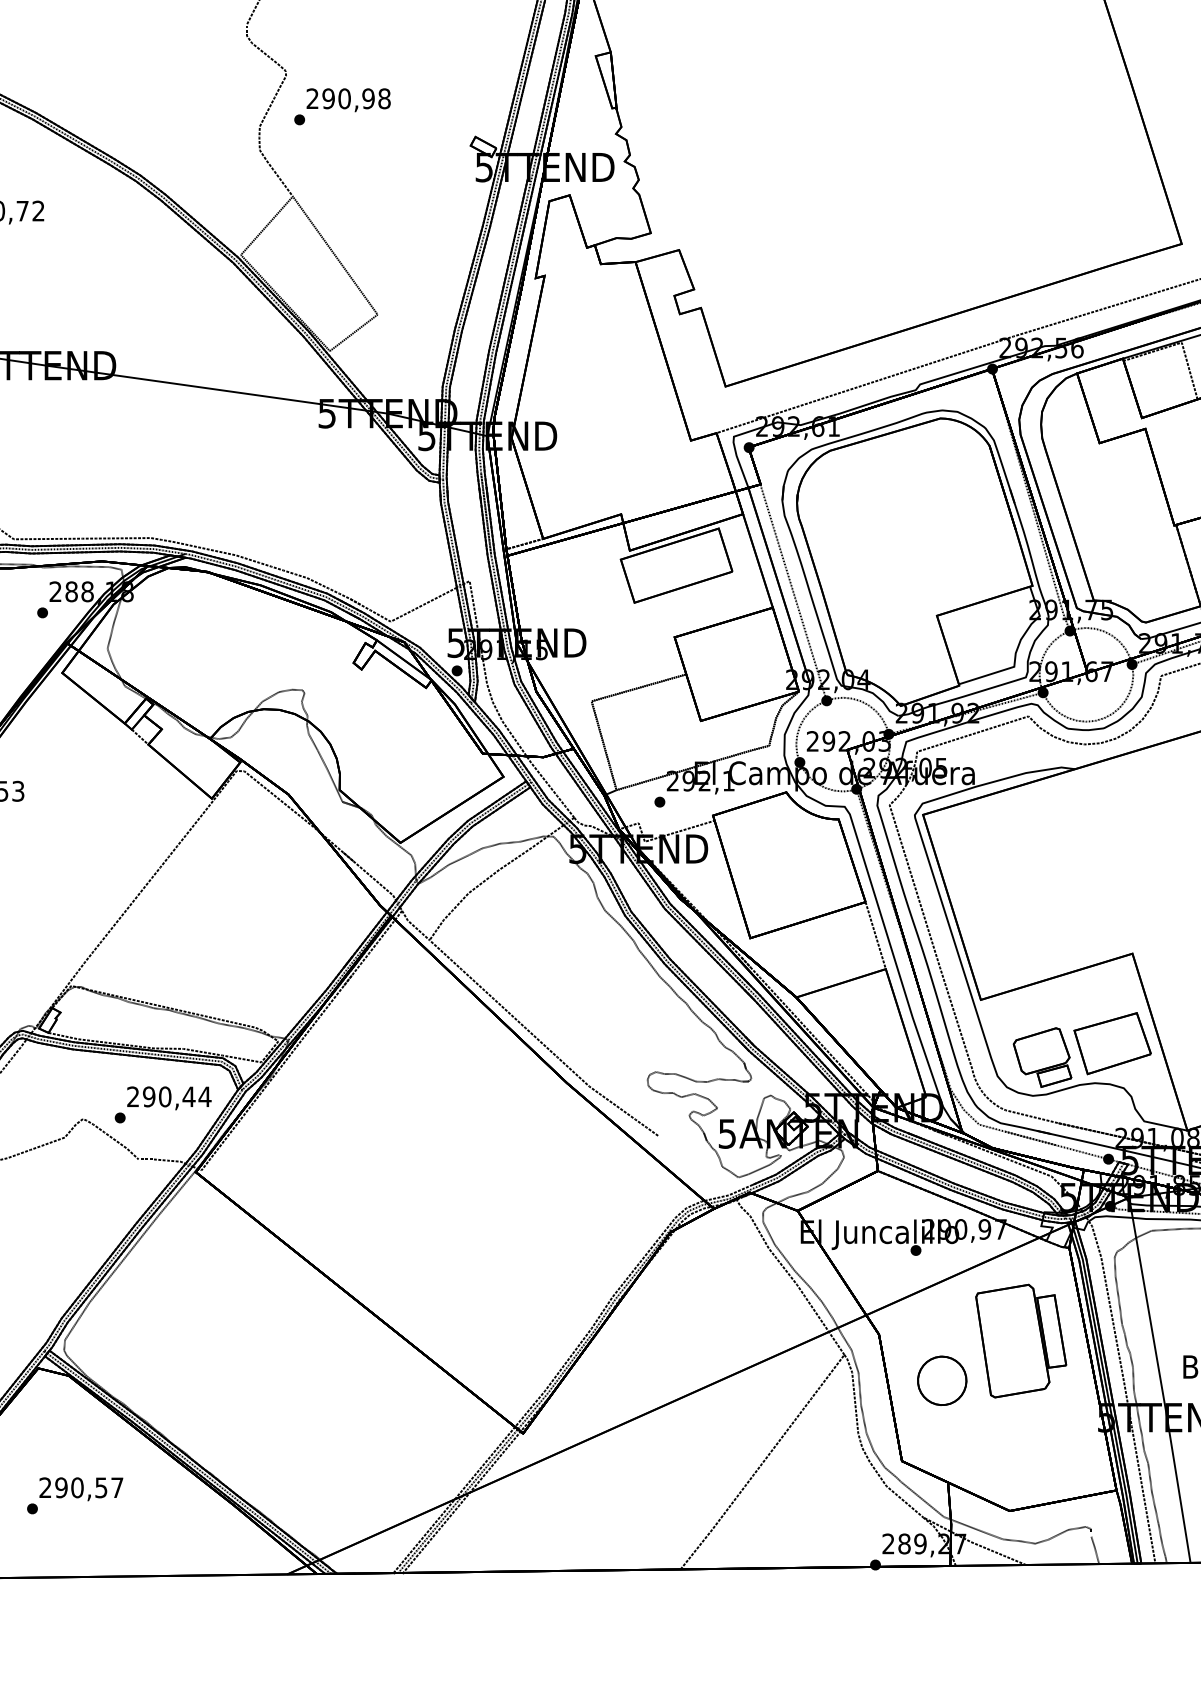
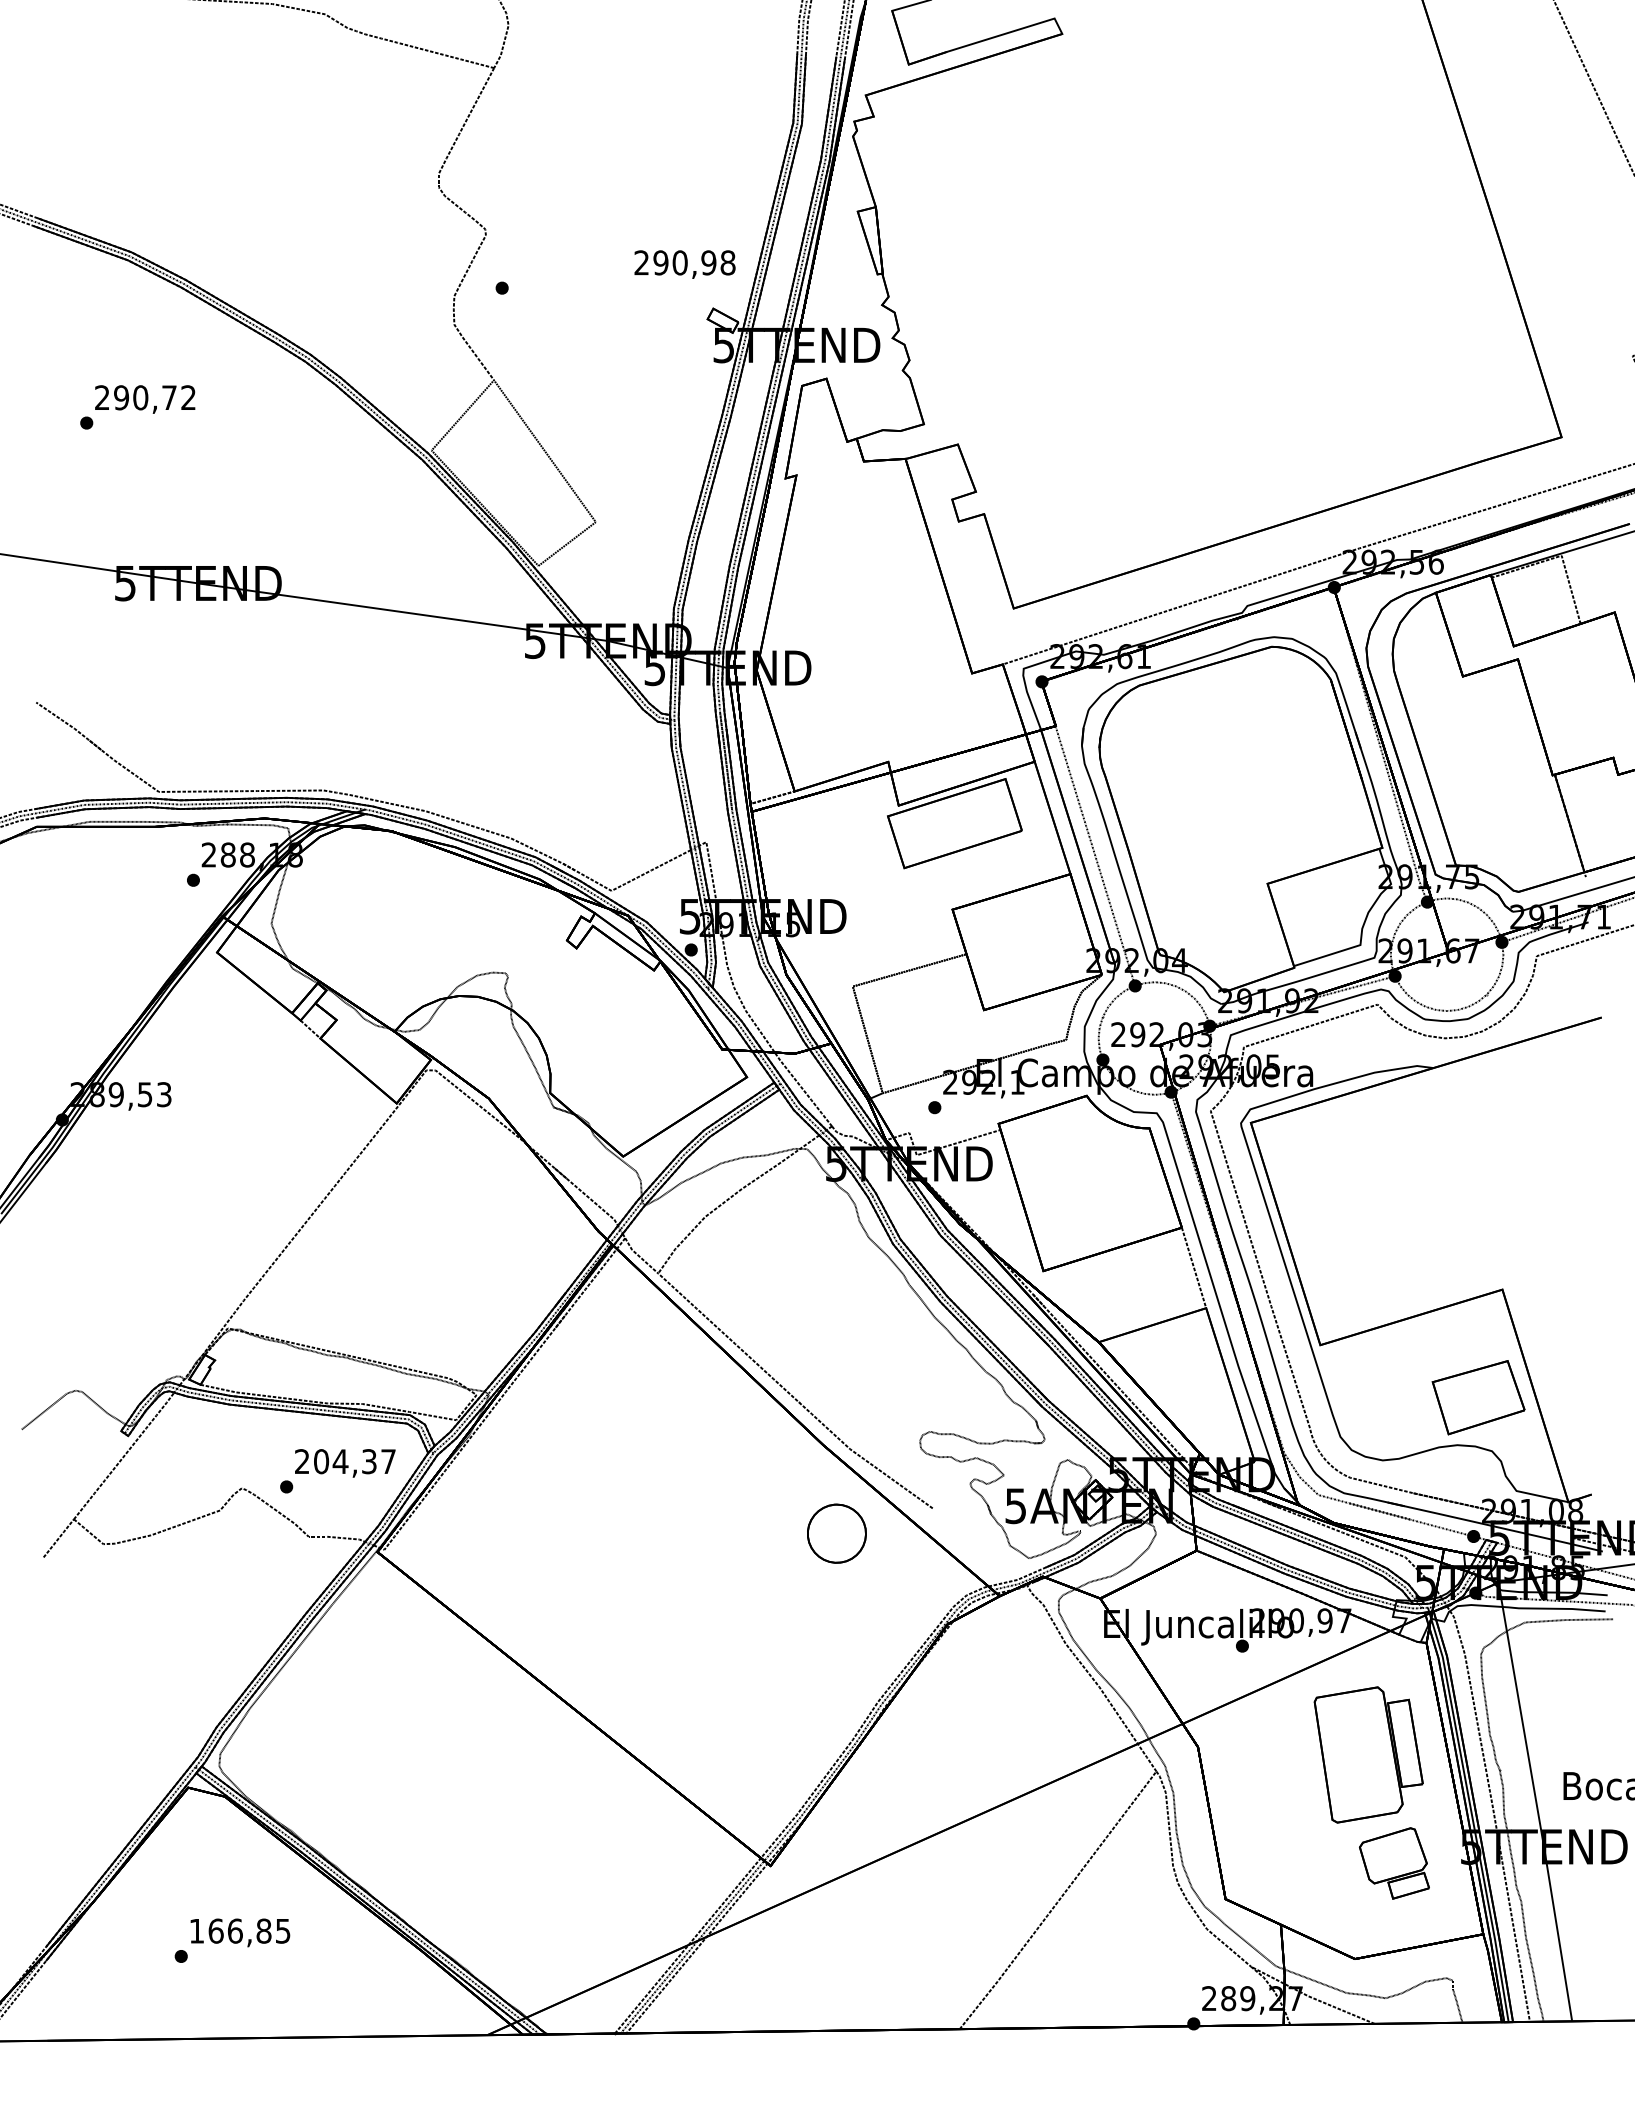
text: (348, 100) -> (684, 264), moved
part: (1042, 1057) -> (1394, 1863), moved
text: (176, 1096) -> (354, 1461), 290,44 -> 204,37
part: (941, 1380) -> (836, 1533), moved
text: (80, 1487) -> (239, 1930), 290,57 -> 166,85

